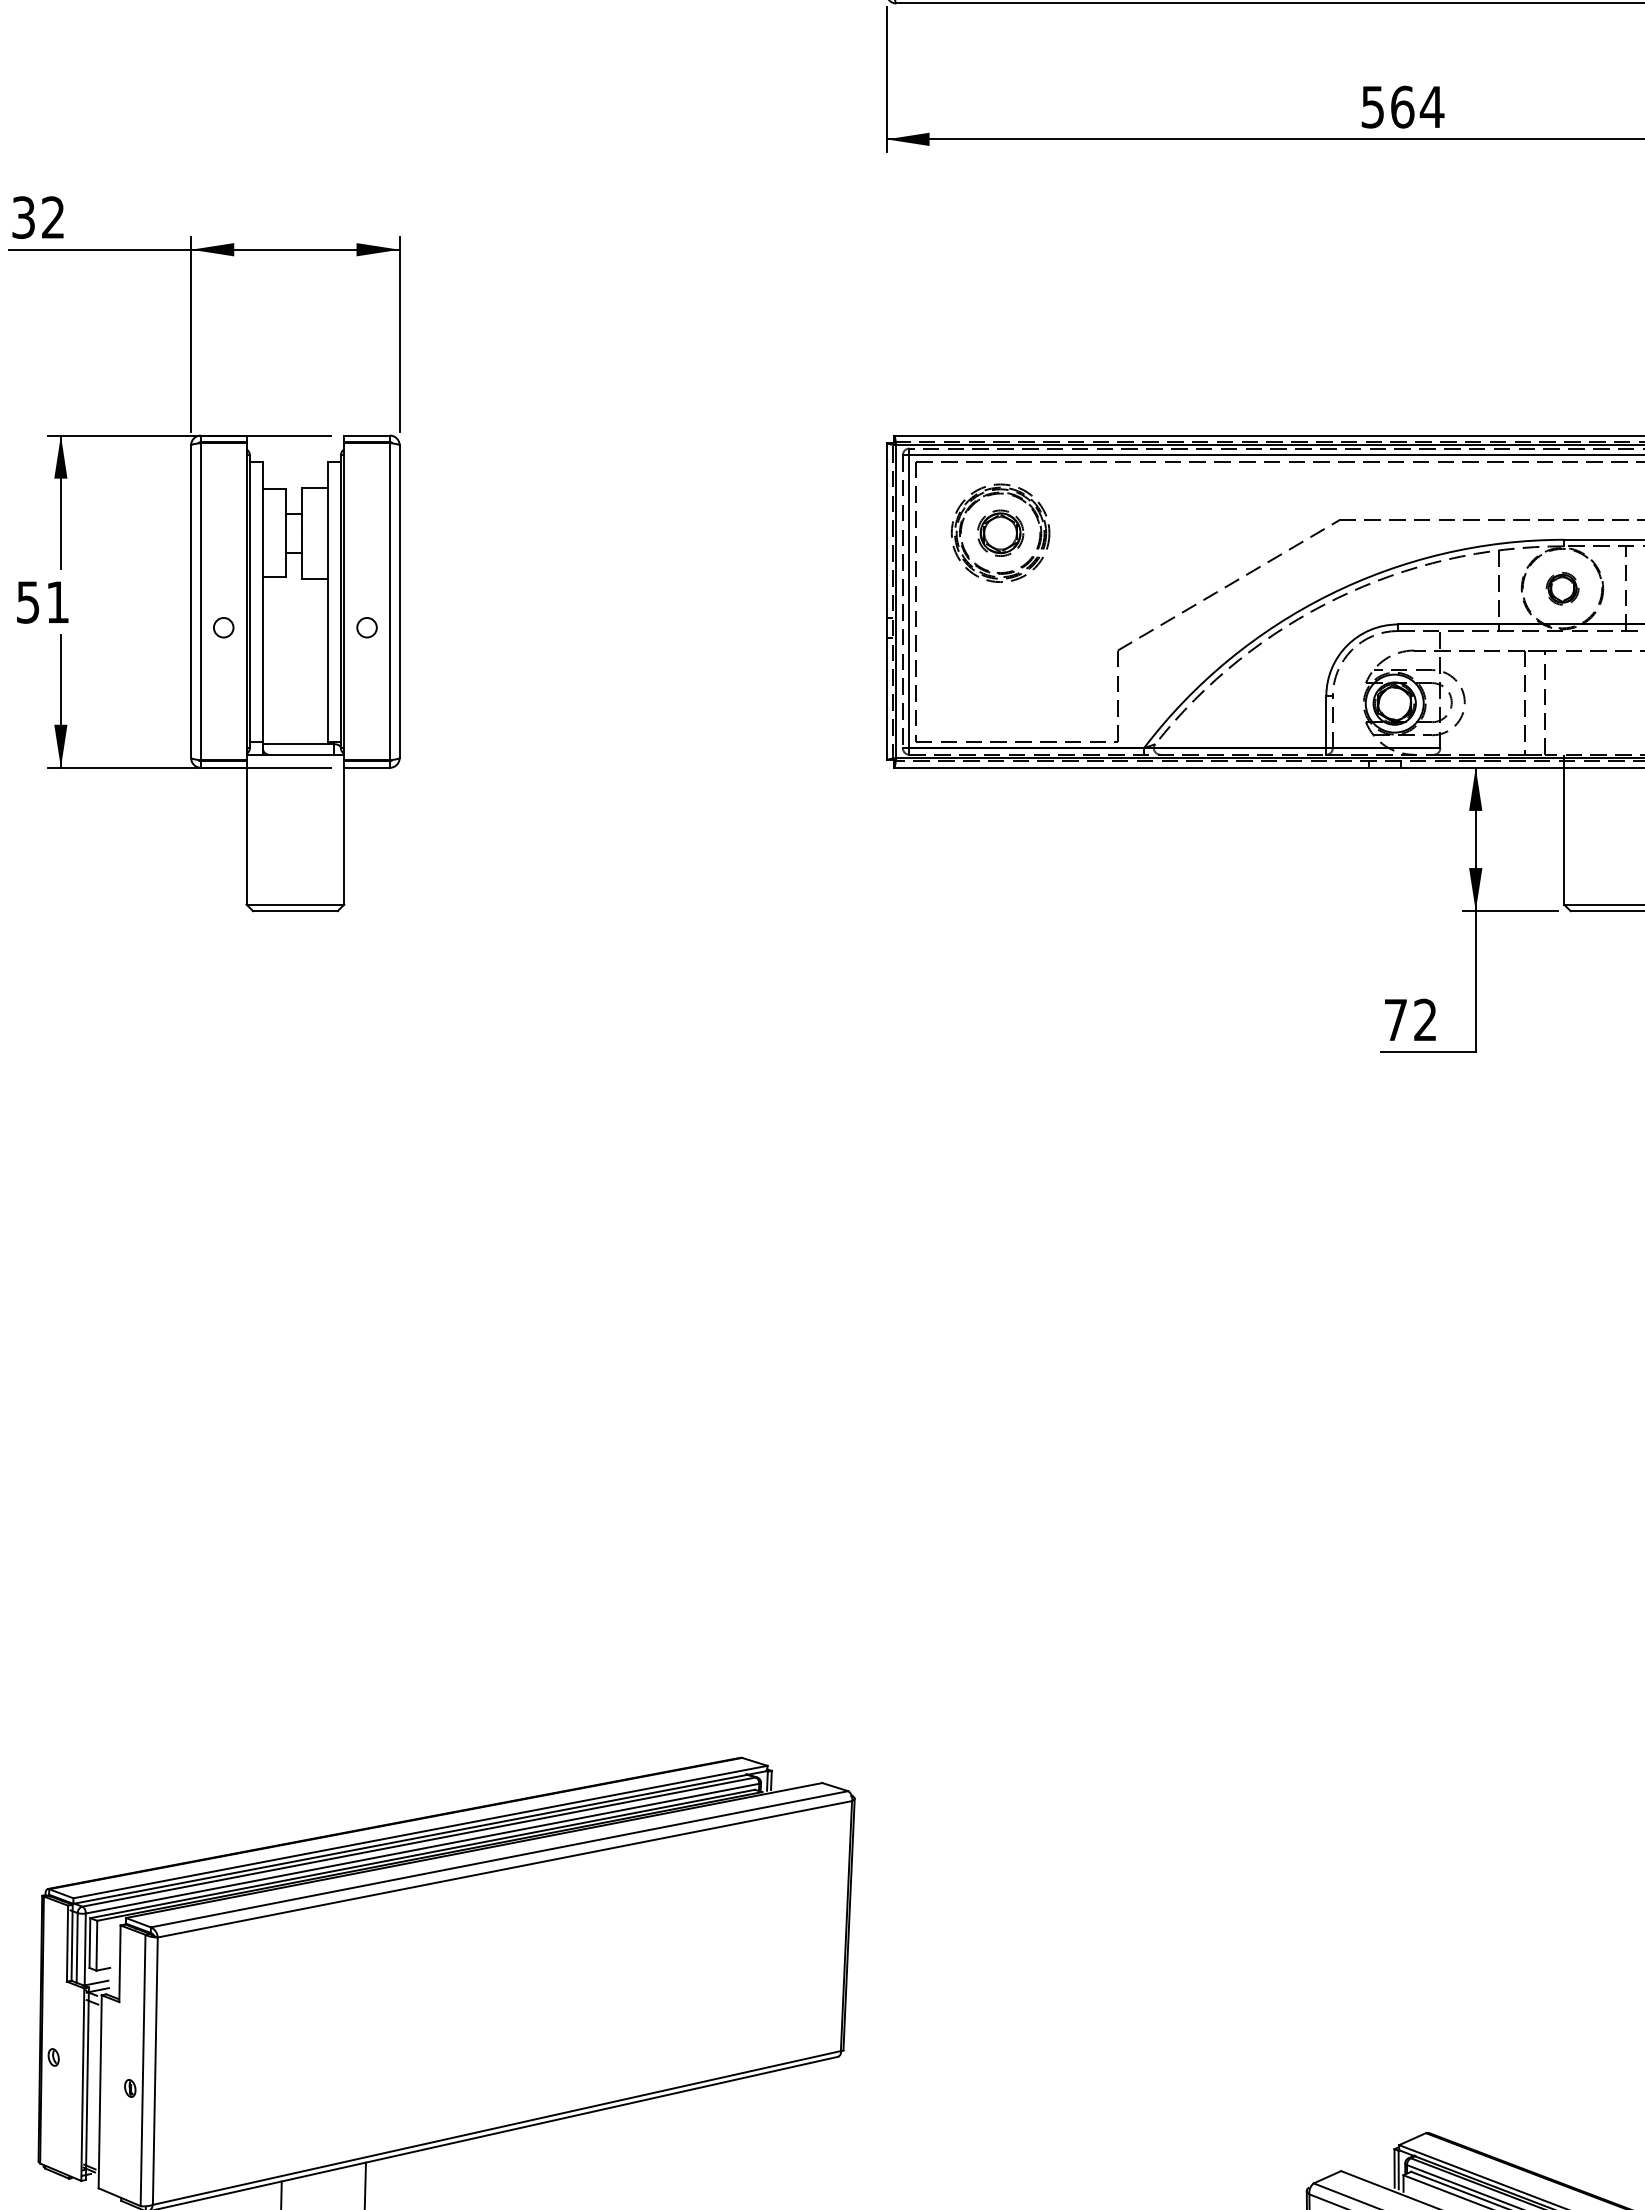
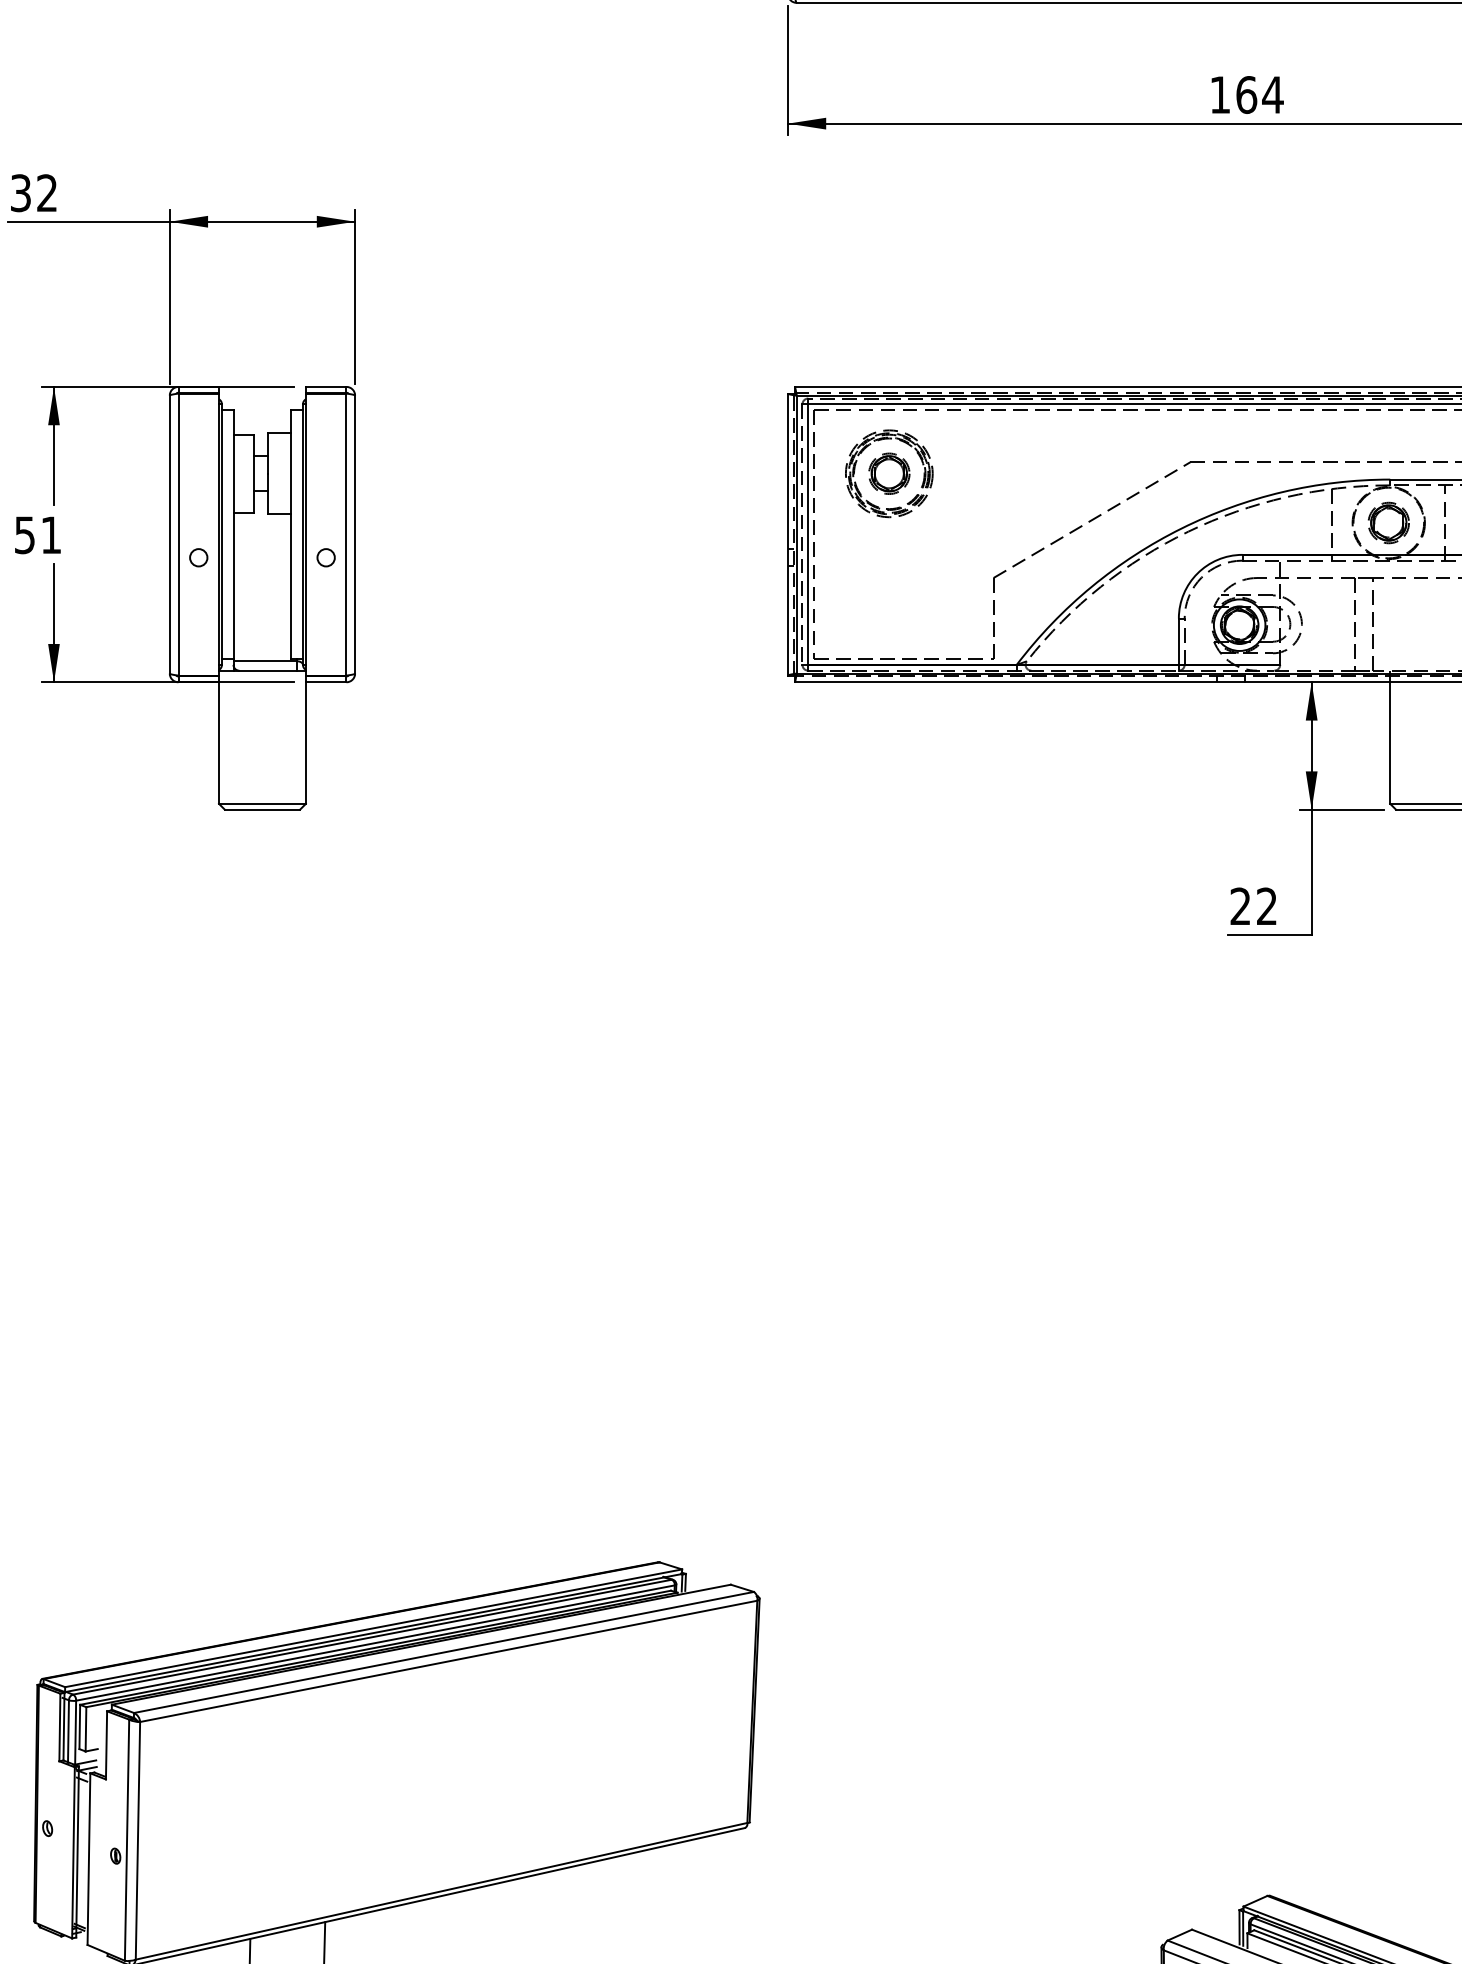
text: (1372, 107) -> (1219, 95), 564 -> 164
part: (1562, 588) -> (1388, 522), size x1.43
text: (1395, 1019) -> (1240, 905), 72 -> 22

